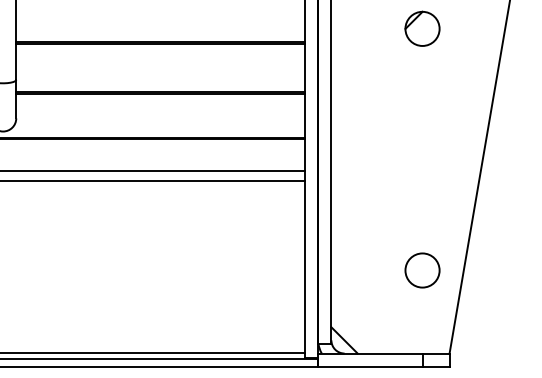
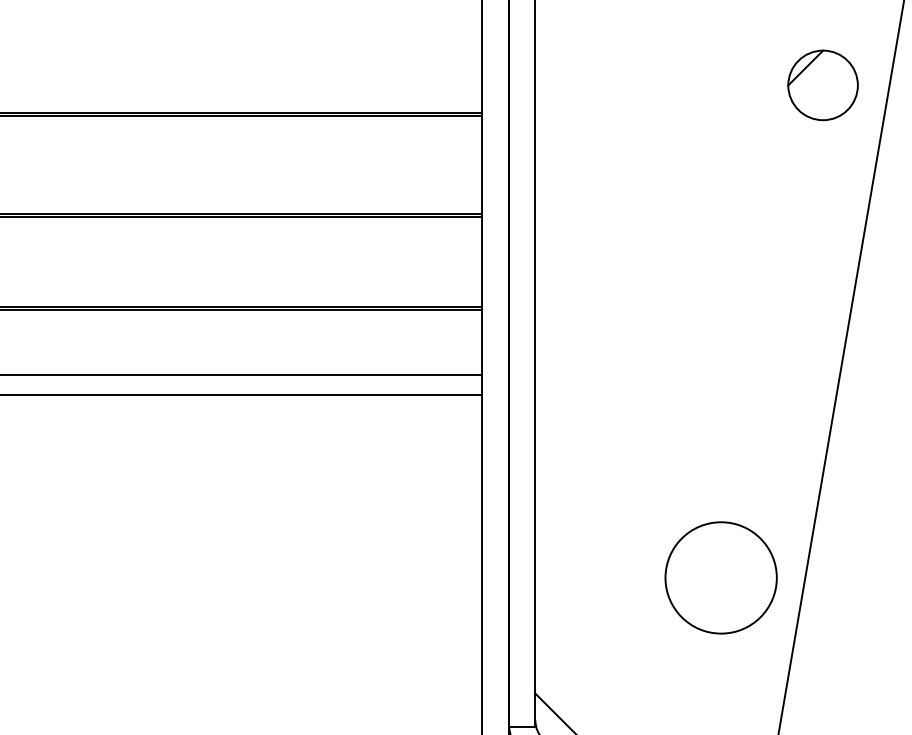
part: (422, 28) -> (823, 84), moved
circle: (422, 270) -> (721, 577), size x1.6

